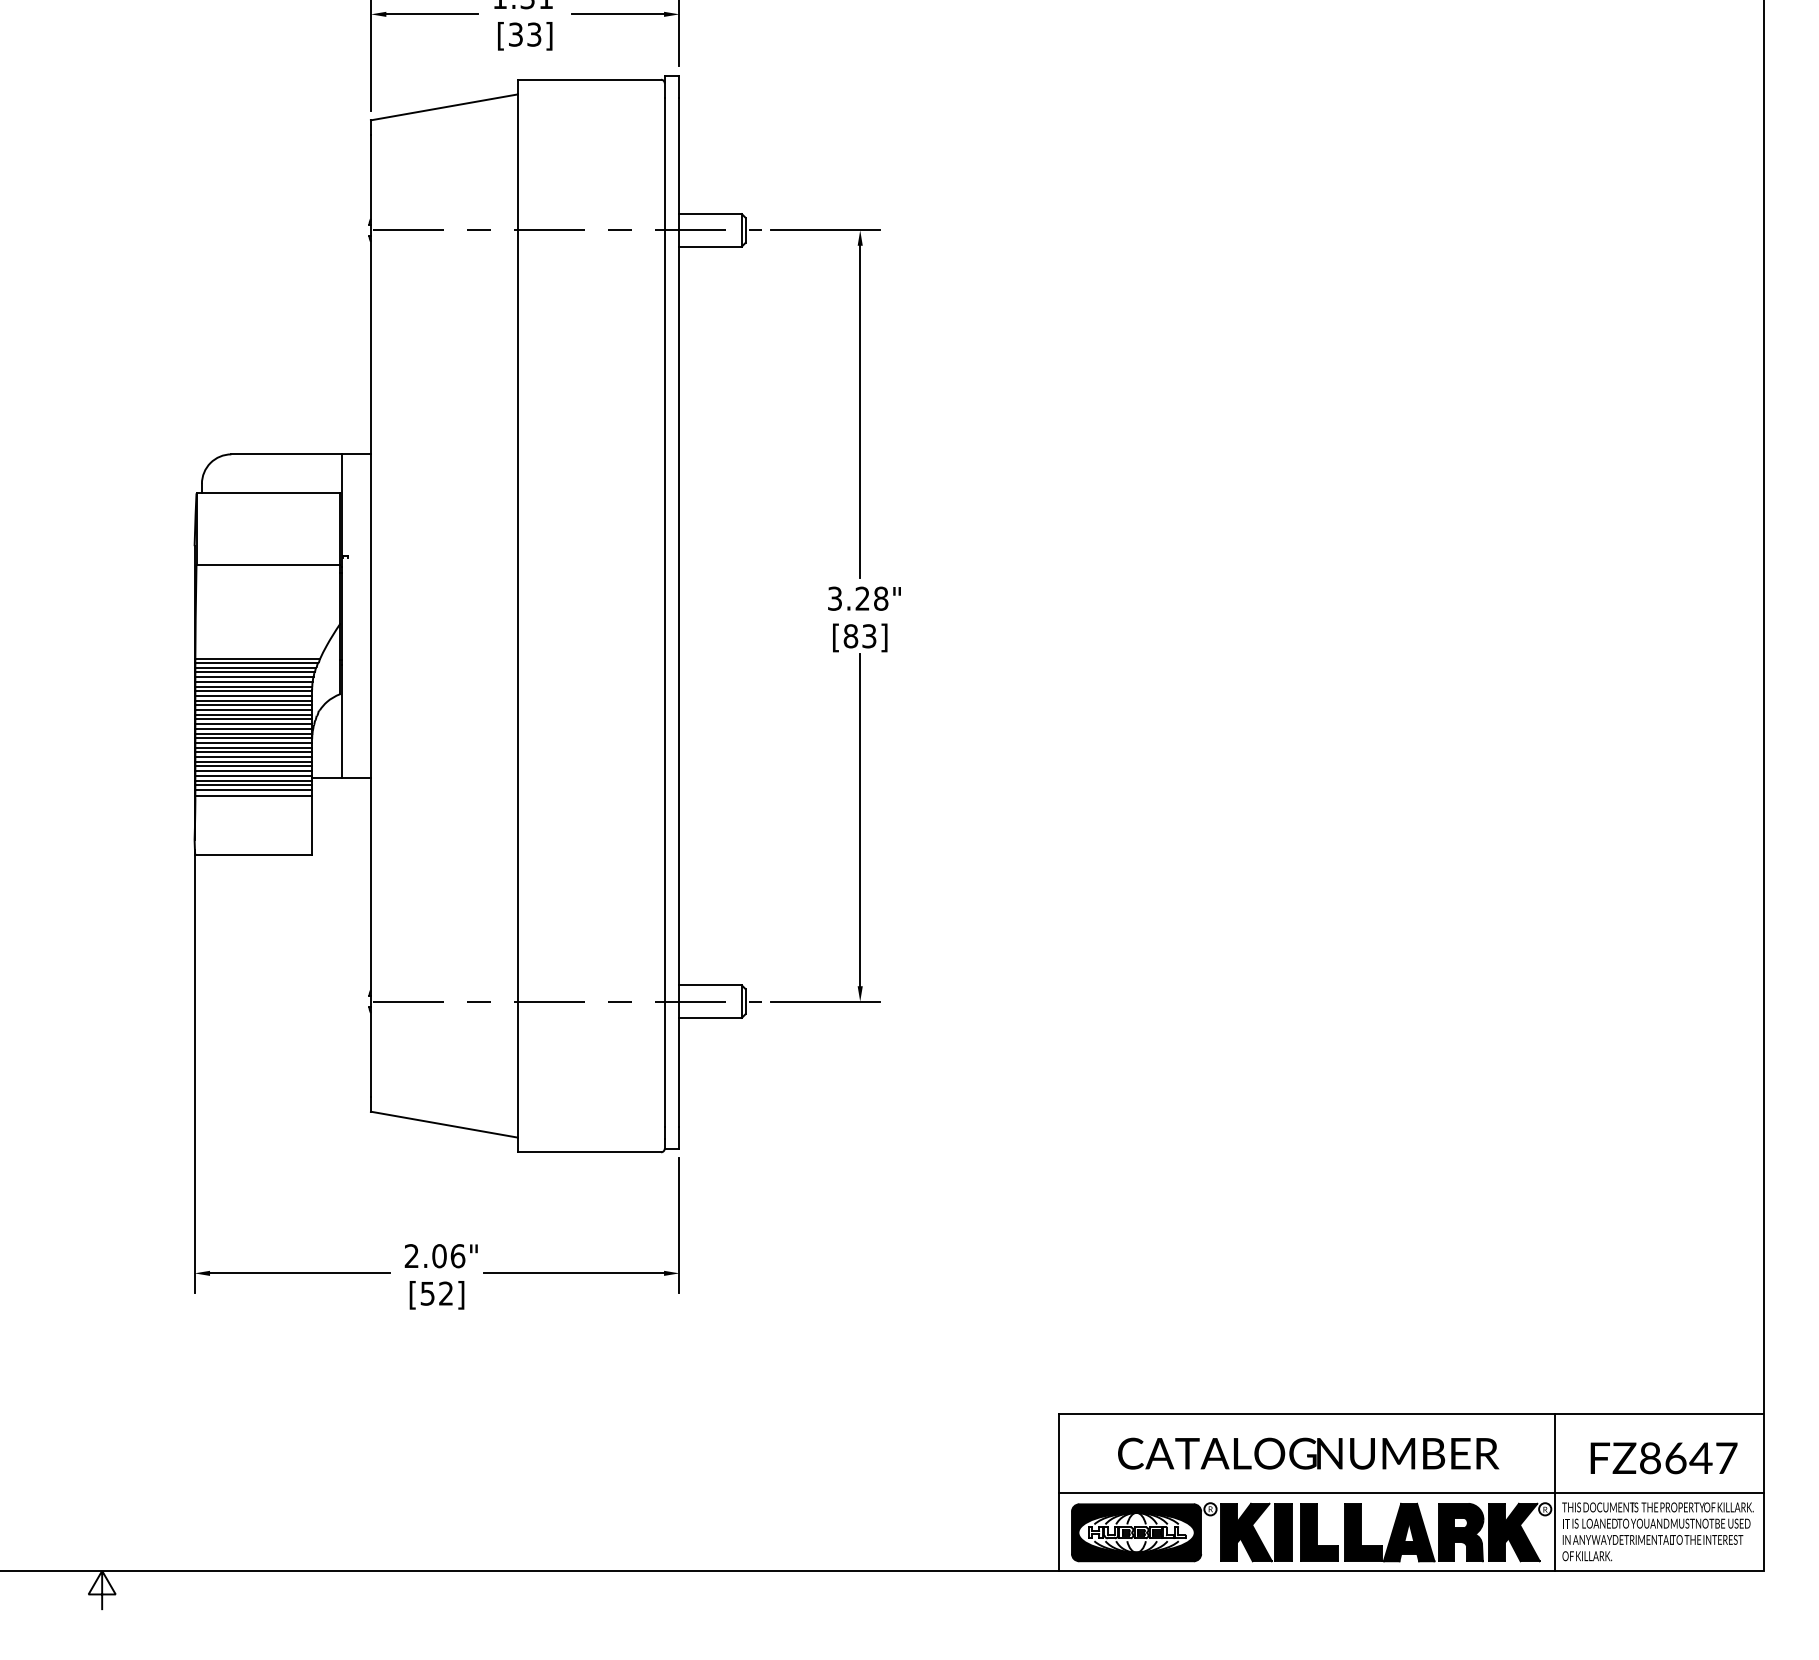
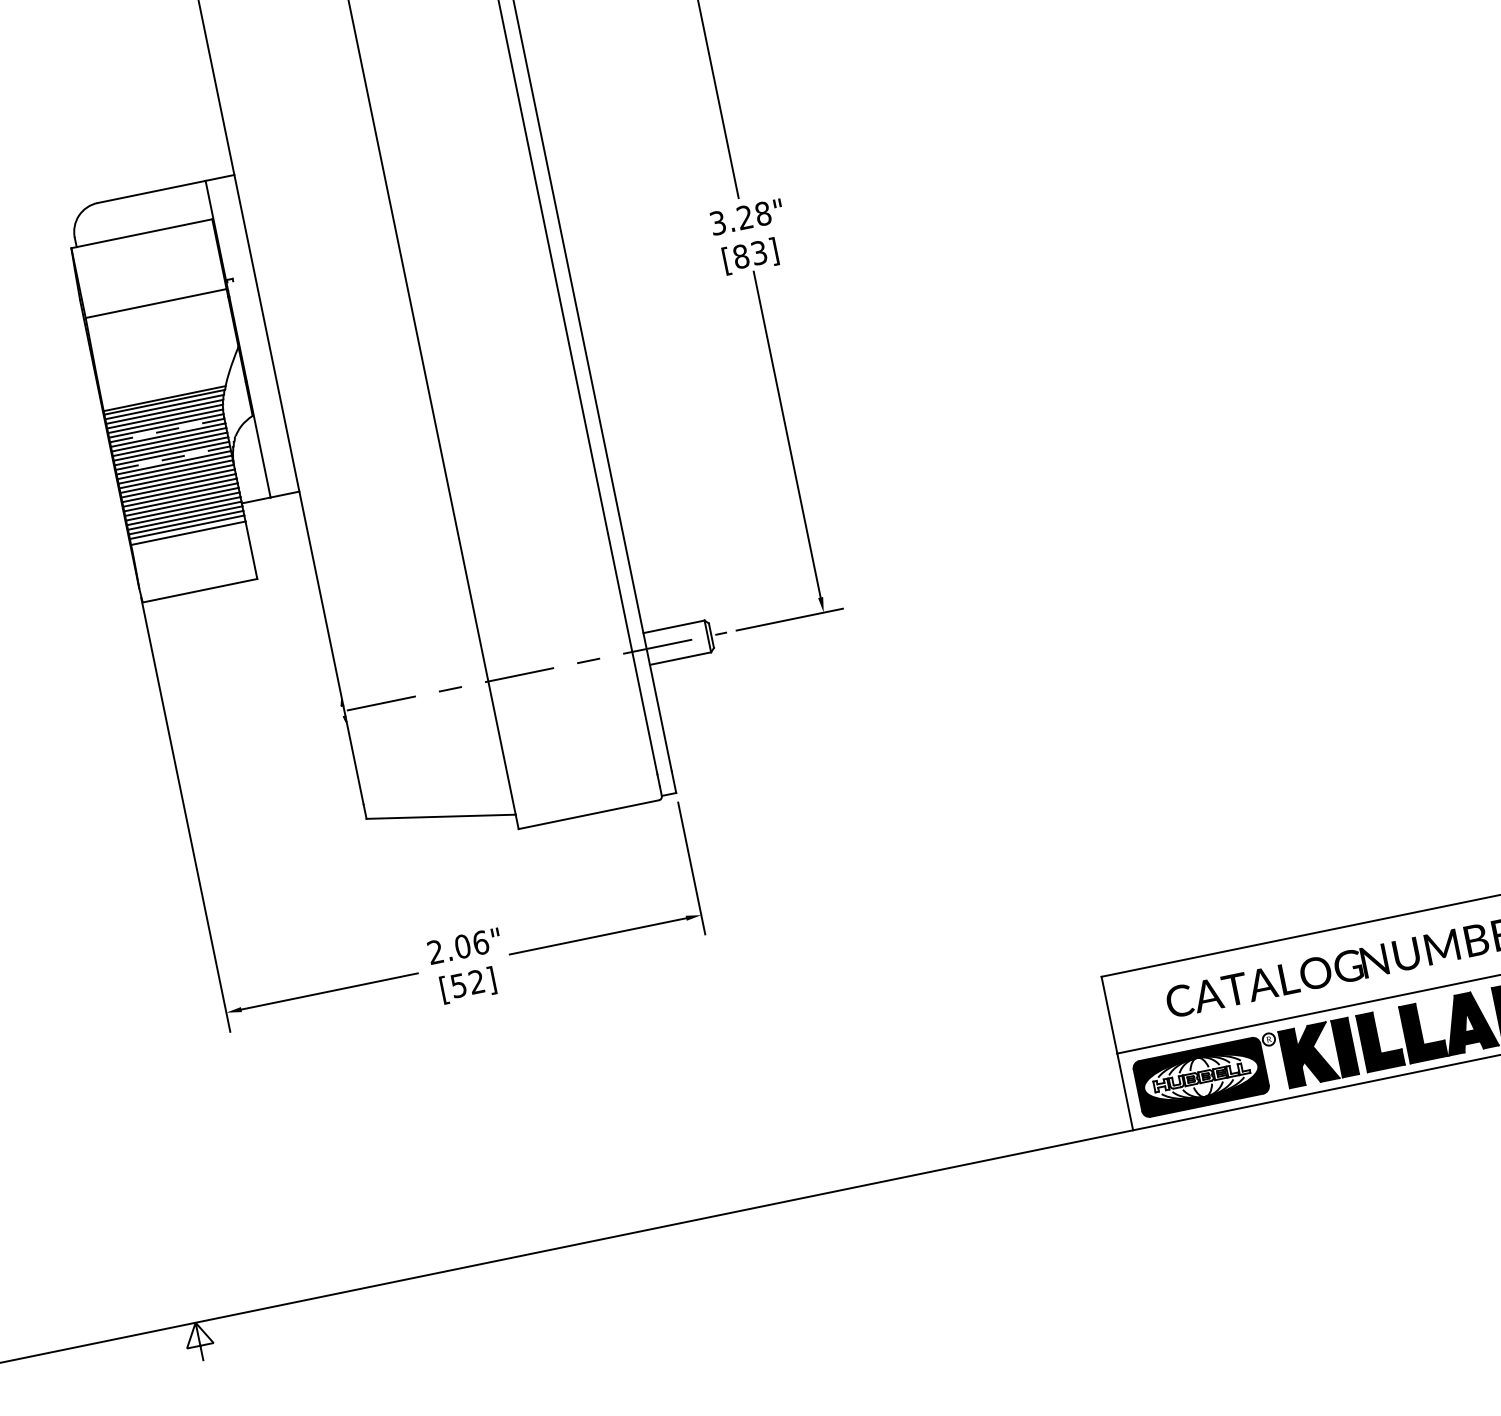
line: (254, 691) -> (168, 430), solid -> dashed
line: (254, 719) -> (173, 458), solid -> dashed

